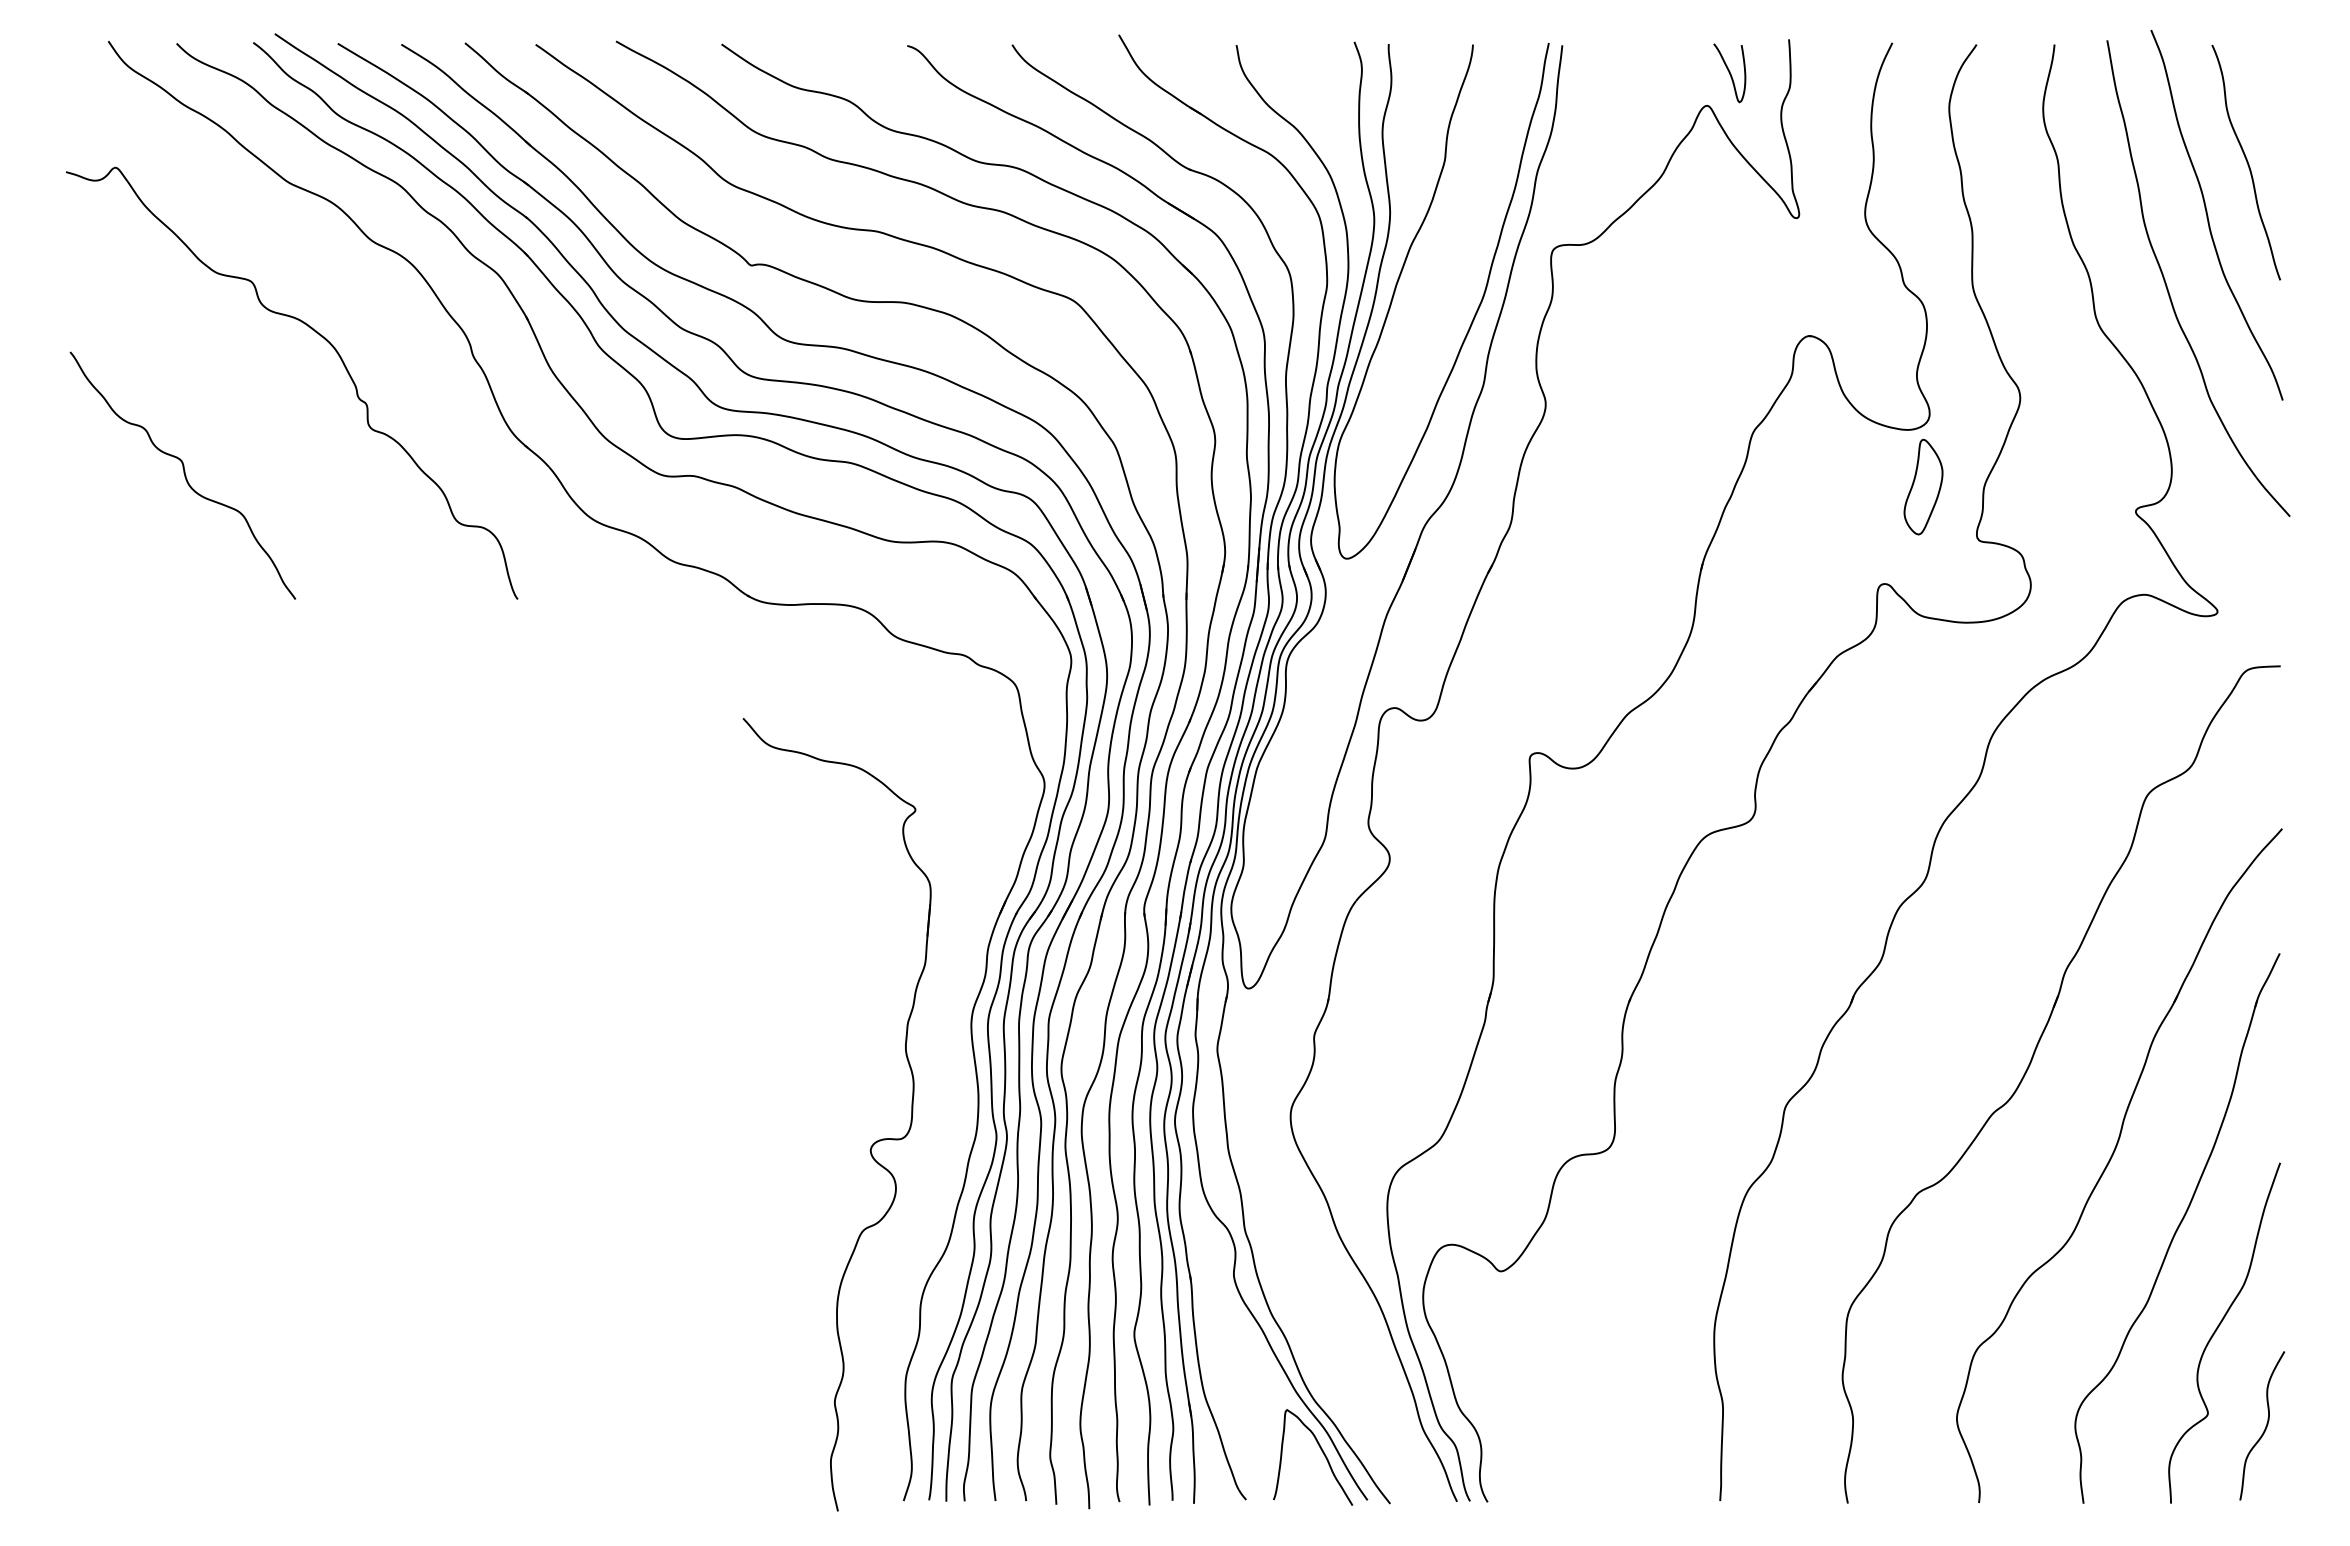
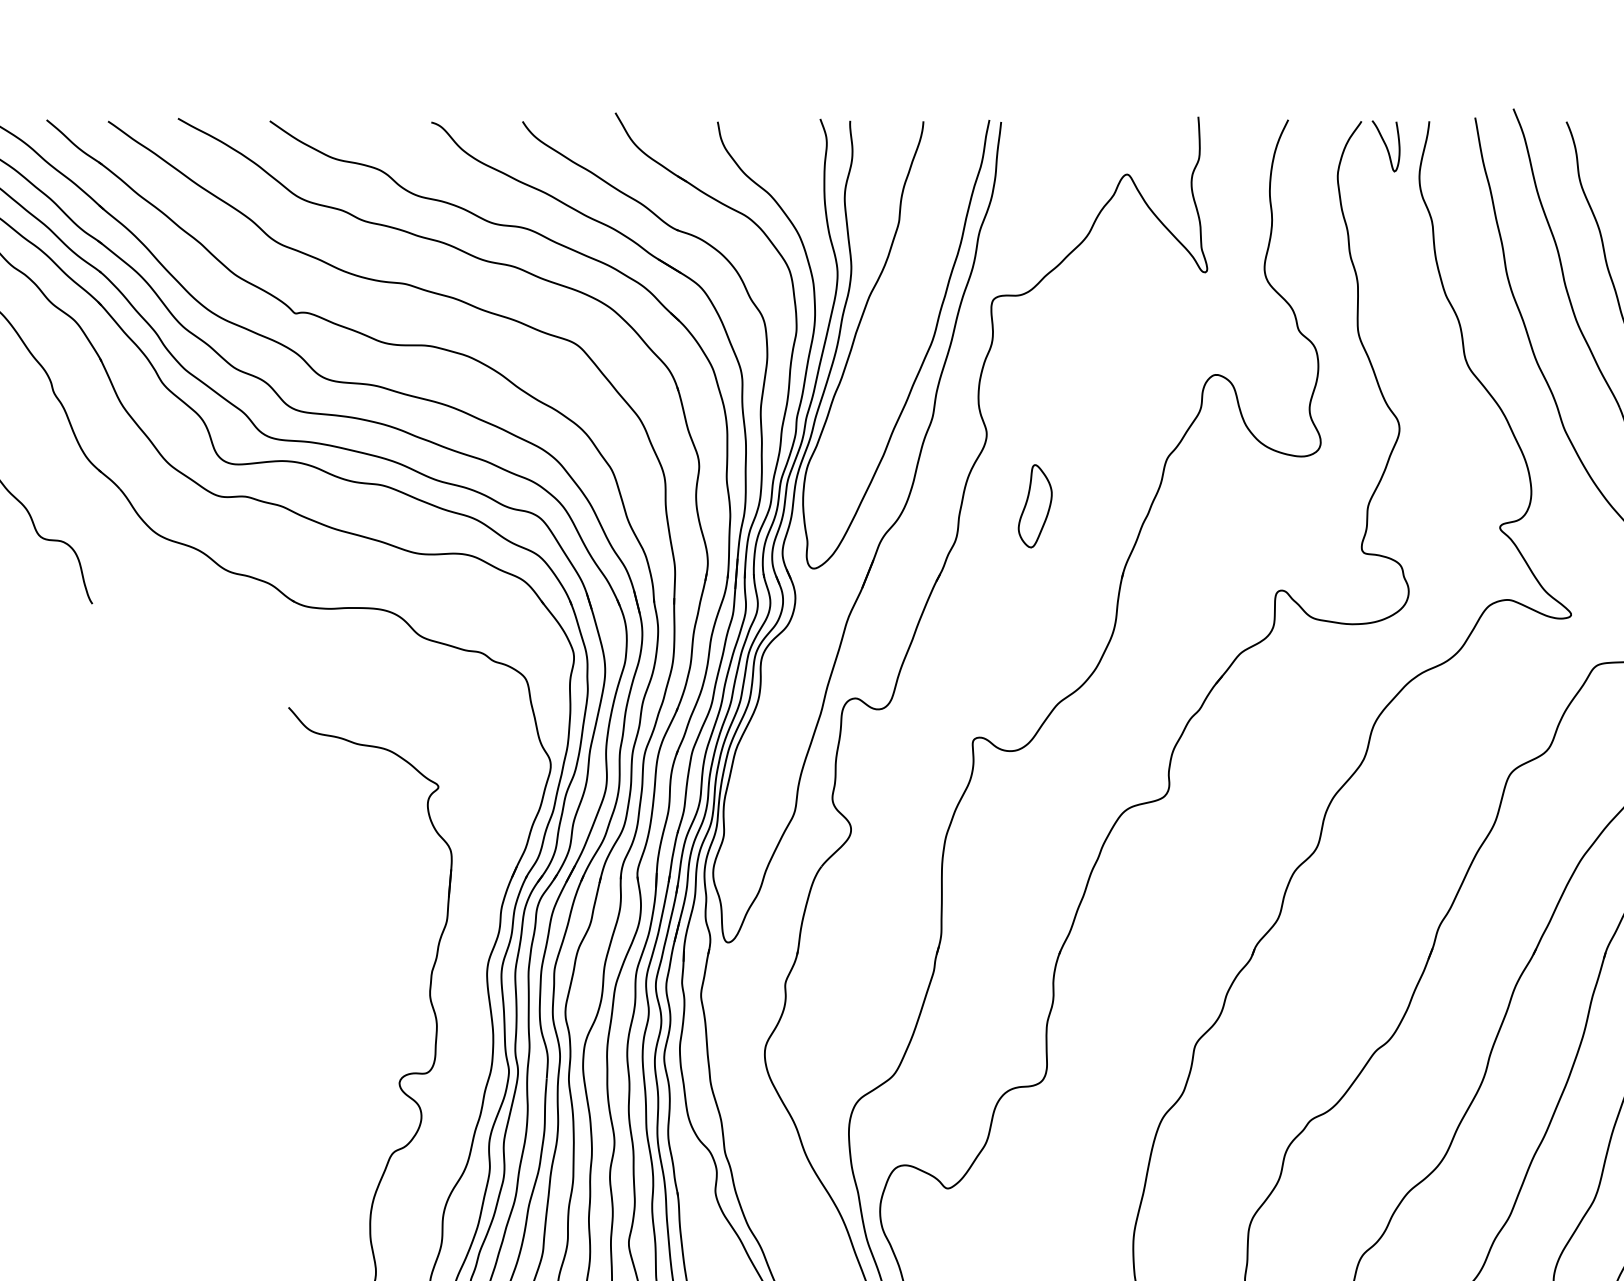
curve: (1729, 73) -> (1385, 146), moved
part: (1923, 486) -> (1035, 505), moved

